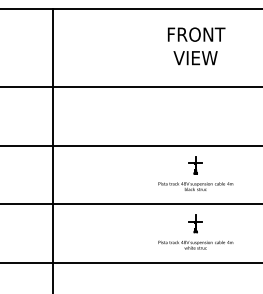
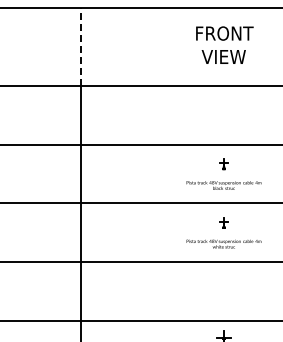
line: (53, 47) -> (81, 46), solid -> dashed
part: (195, 164) -> (223, 163), size x0.6
part: (195, 223) -> (223, 222), size x0.6

